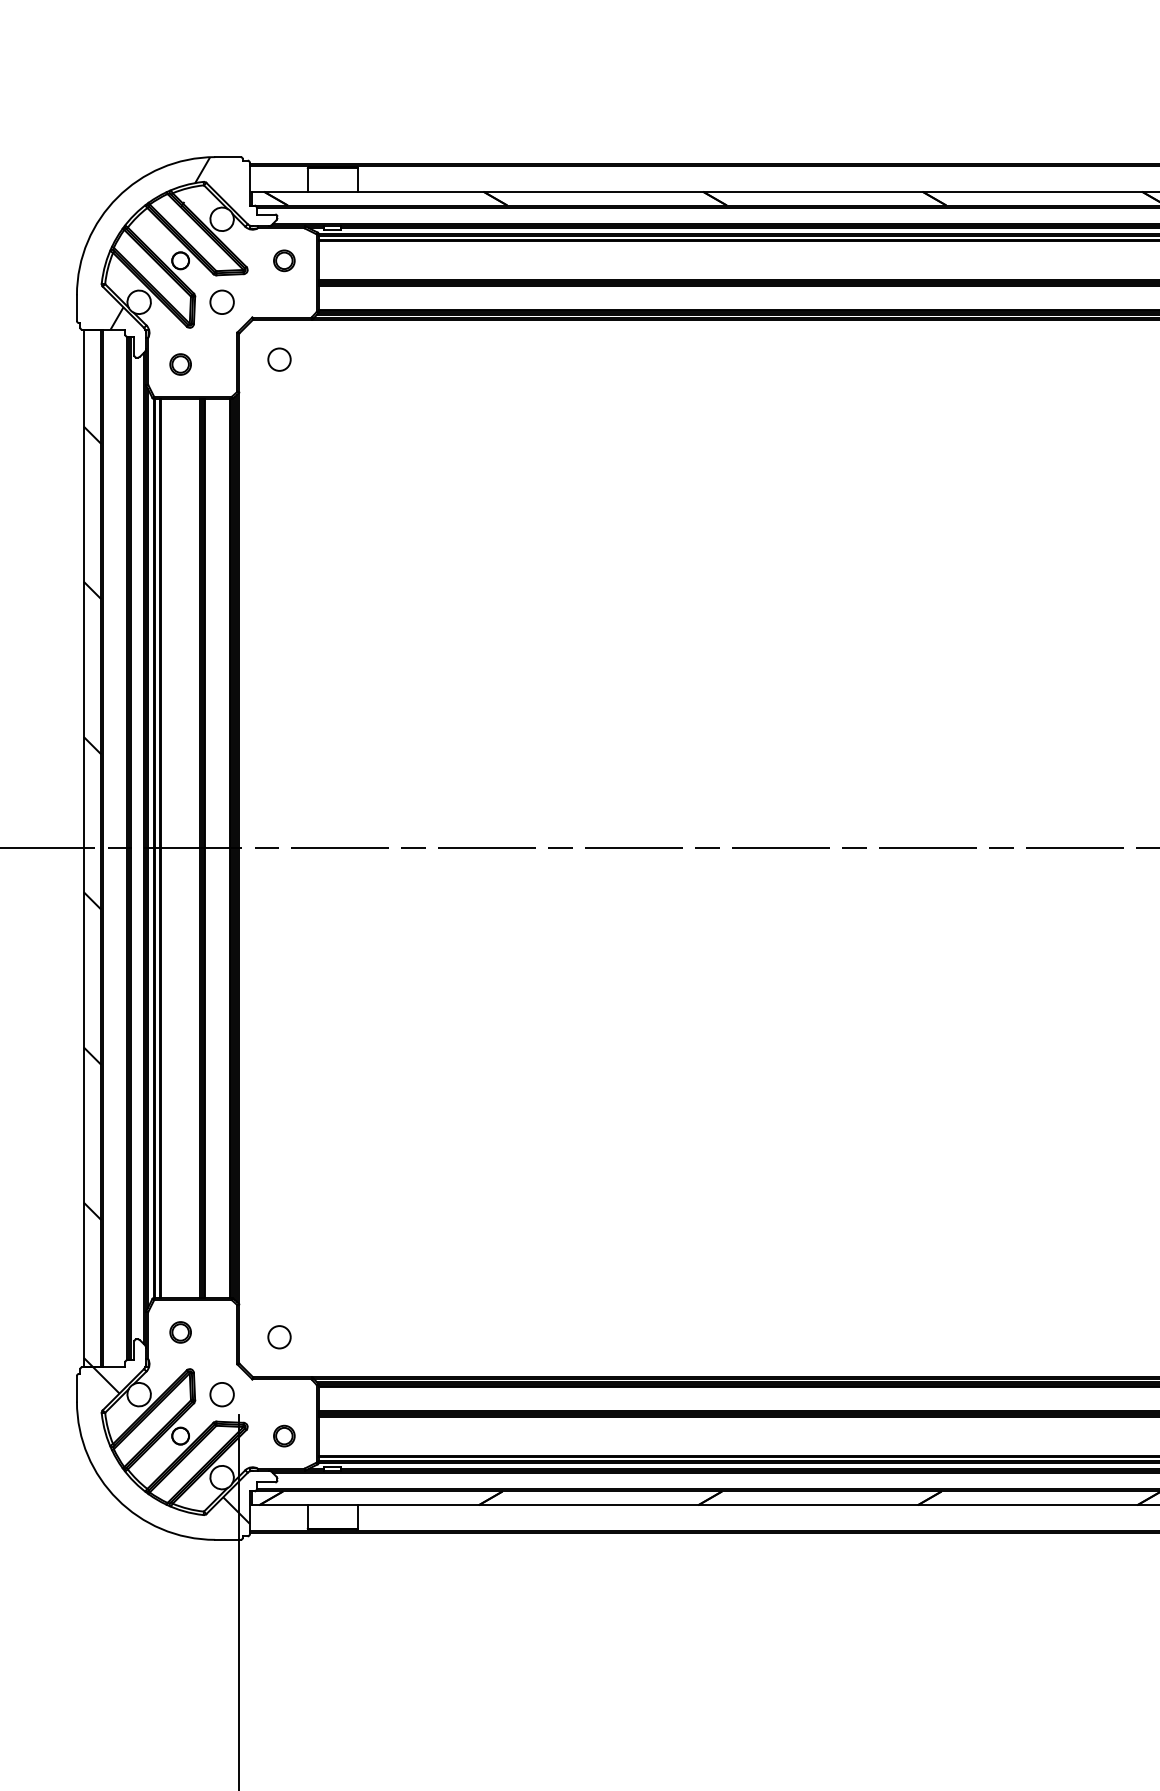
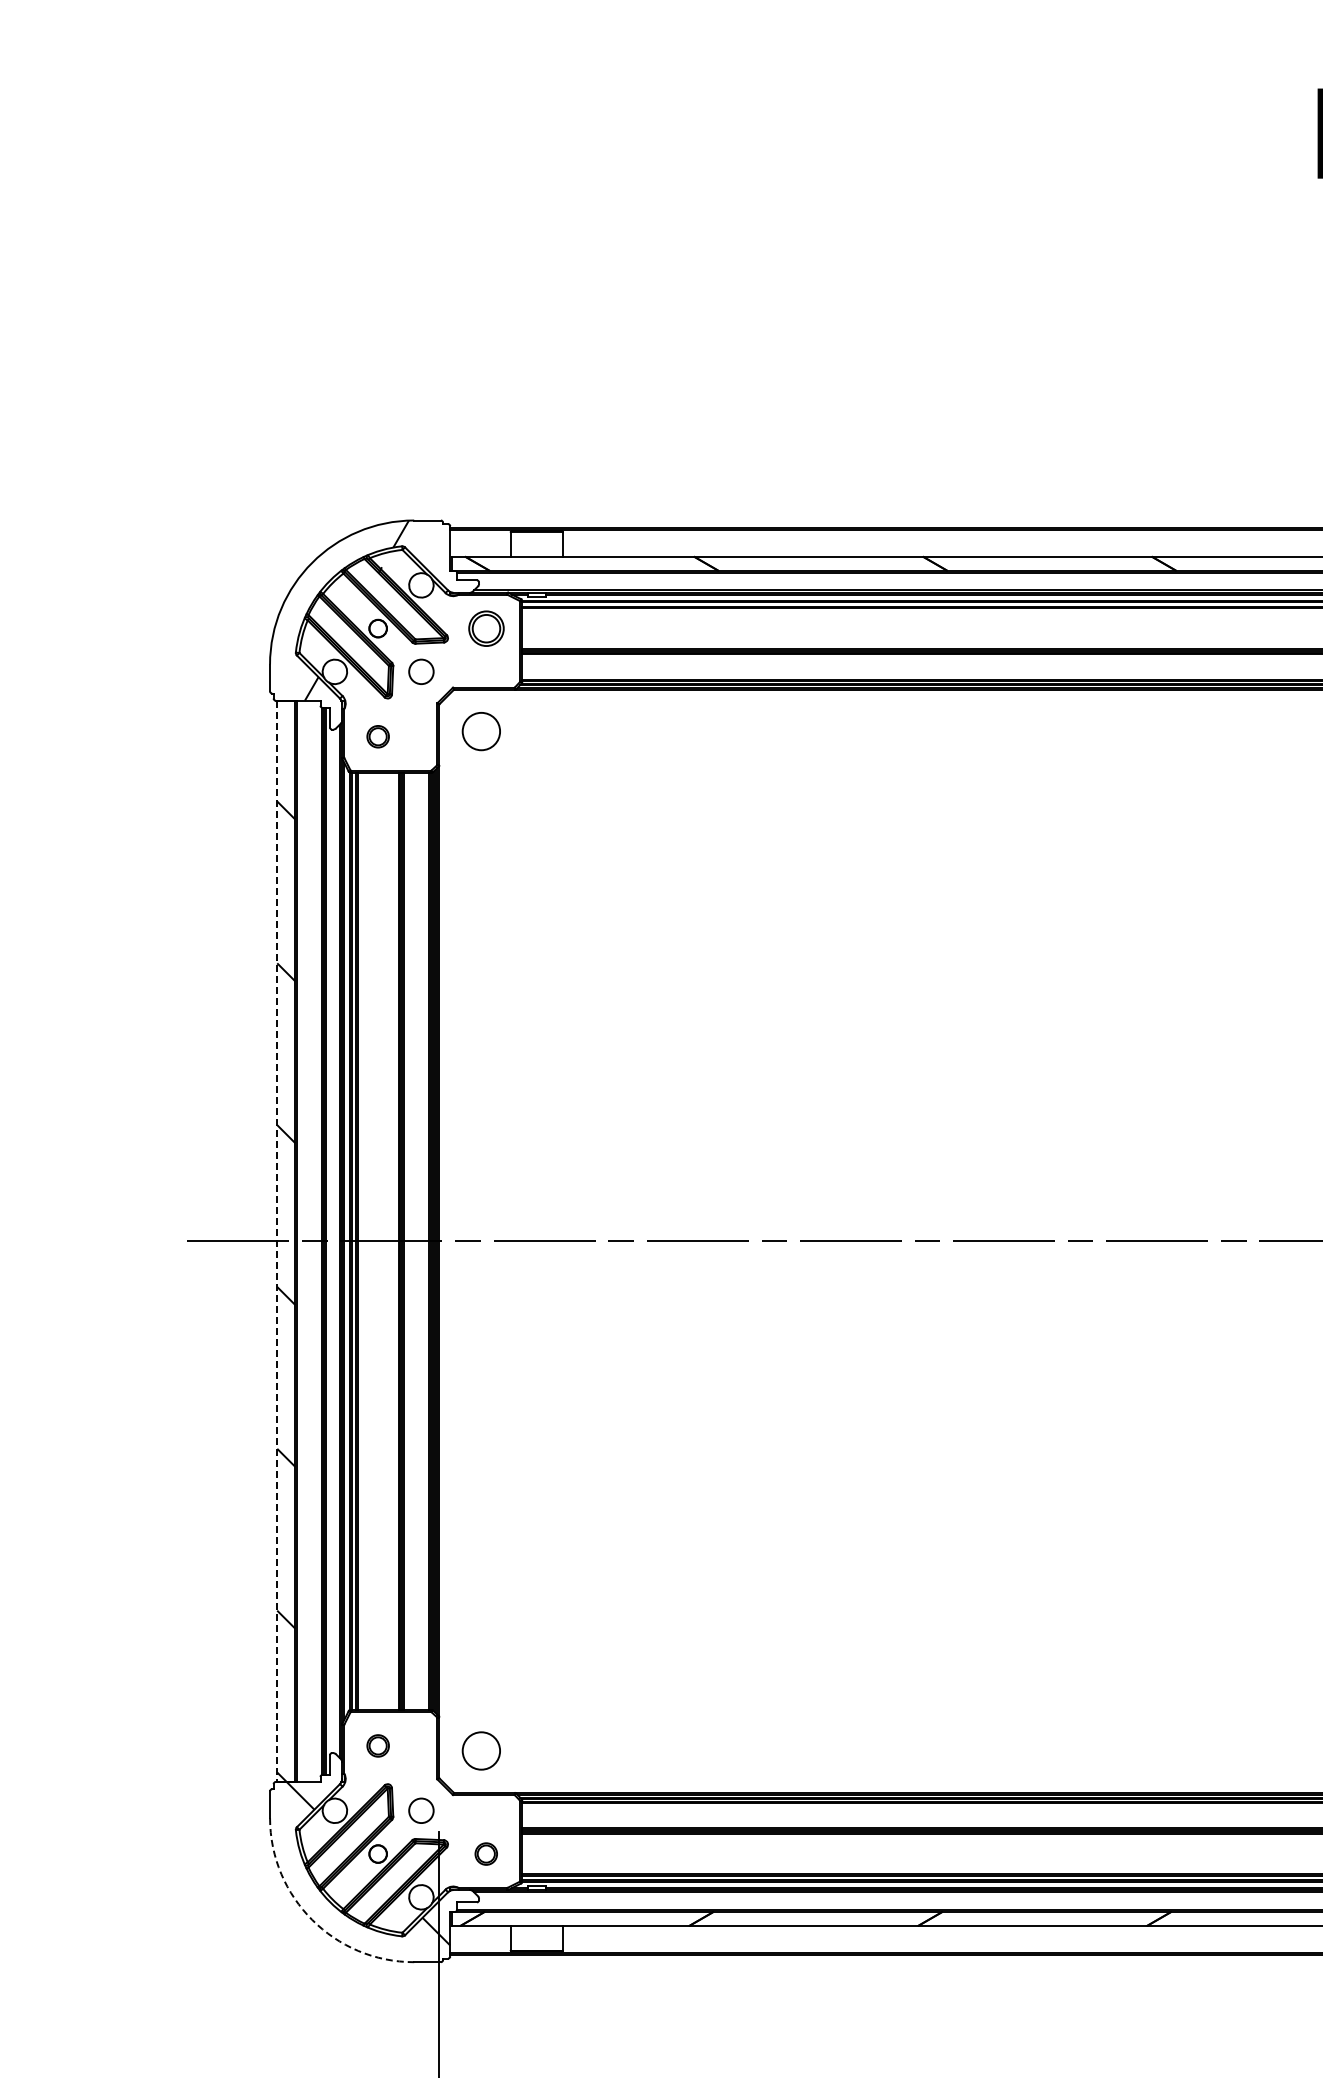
part: (283, 260) -> (485, 628), size x1.6
circle: (278, 359) -> (480, 731), size x1.6
line: (84, 848) -> (277, 1241), solid -> dashed
circle: (278, 1336) -> (480, 1750), size x1.6
arc: (117, 1498) -> (312, 1919), solid -> dashed

